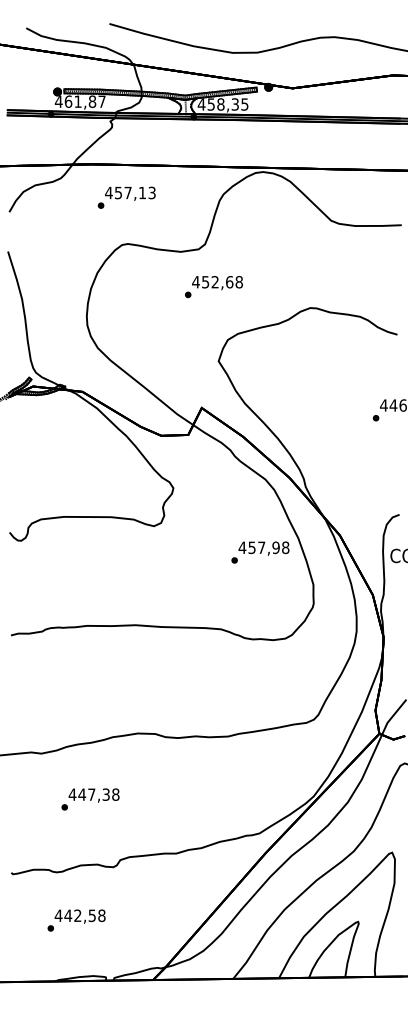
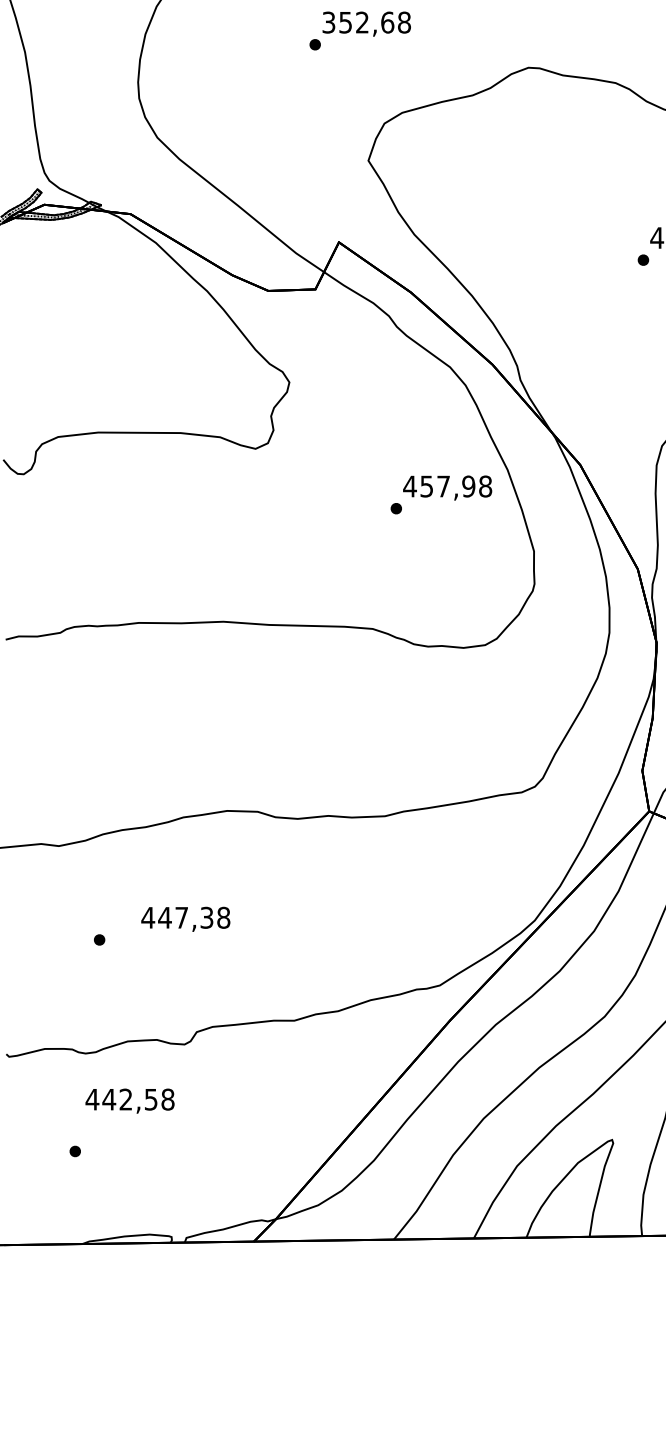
text: (195, 281) -> (327, 21), 452,68 -> 352,68
text: (93, 795) -> (184, 919), moved
text: (79, 916) -> (128, 1100), moved

